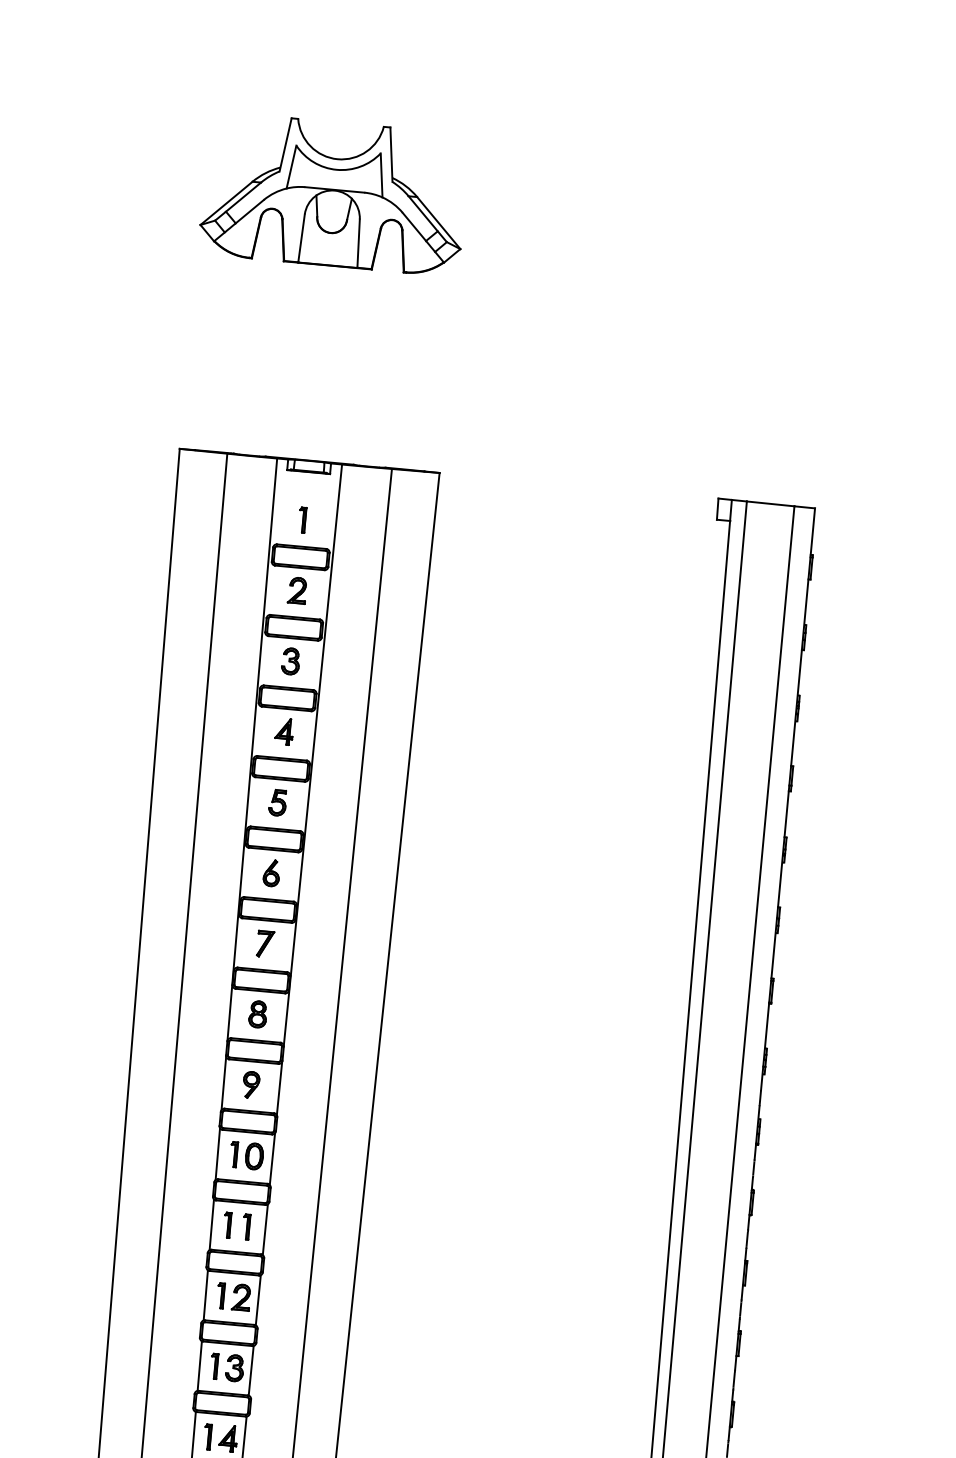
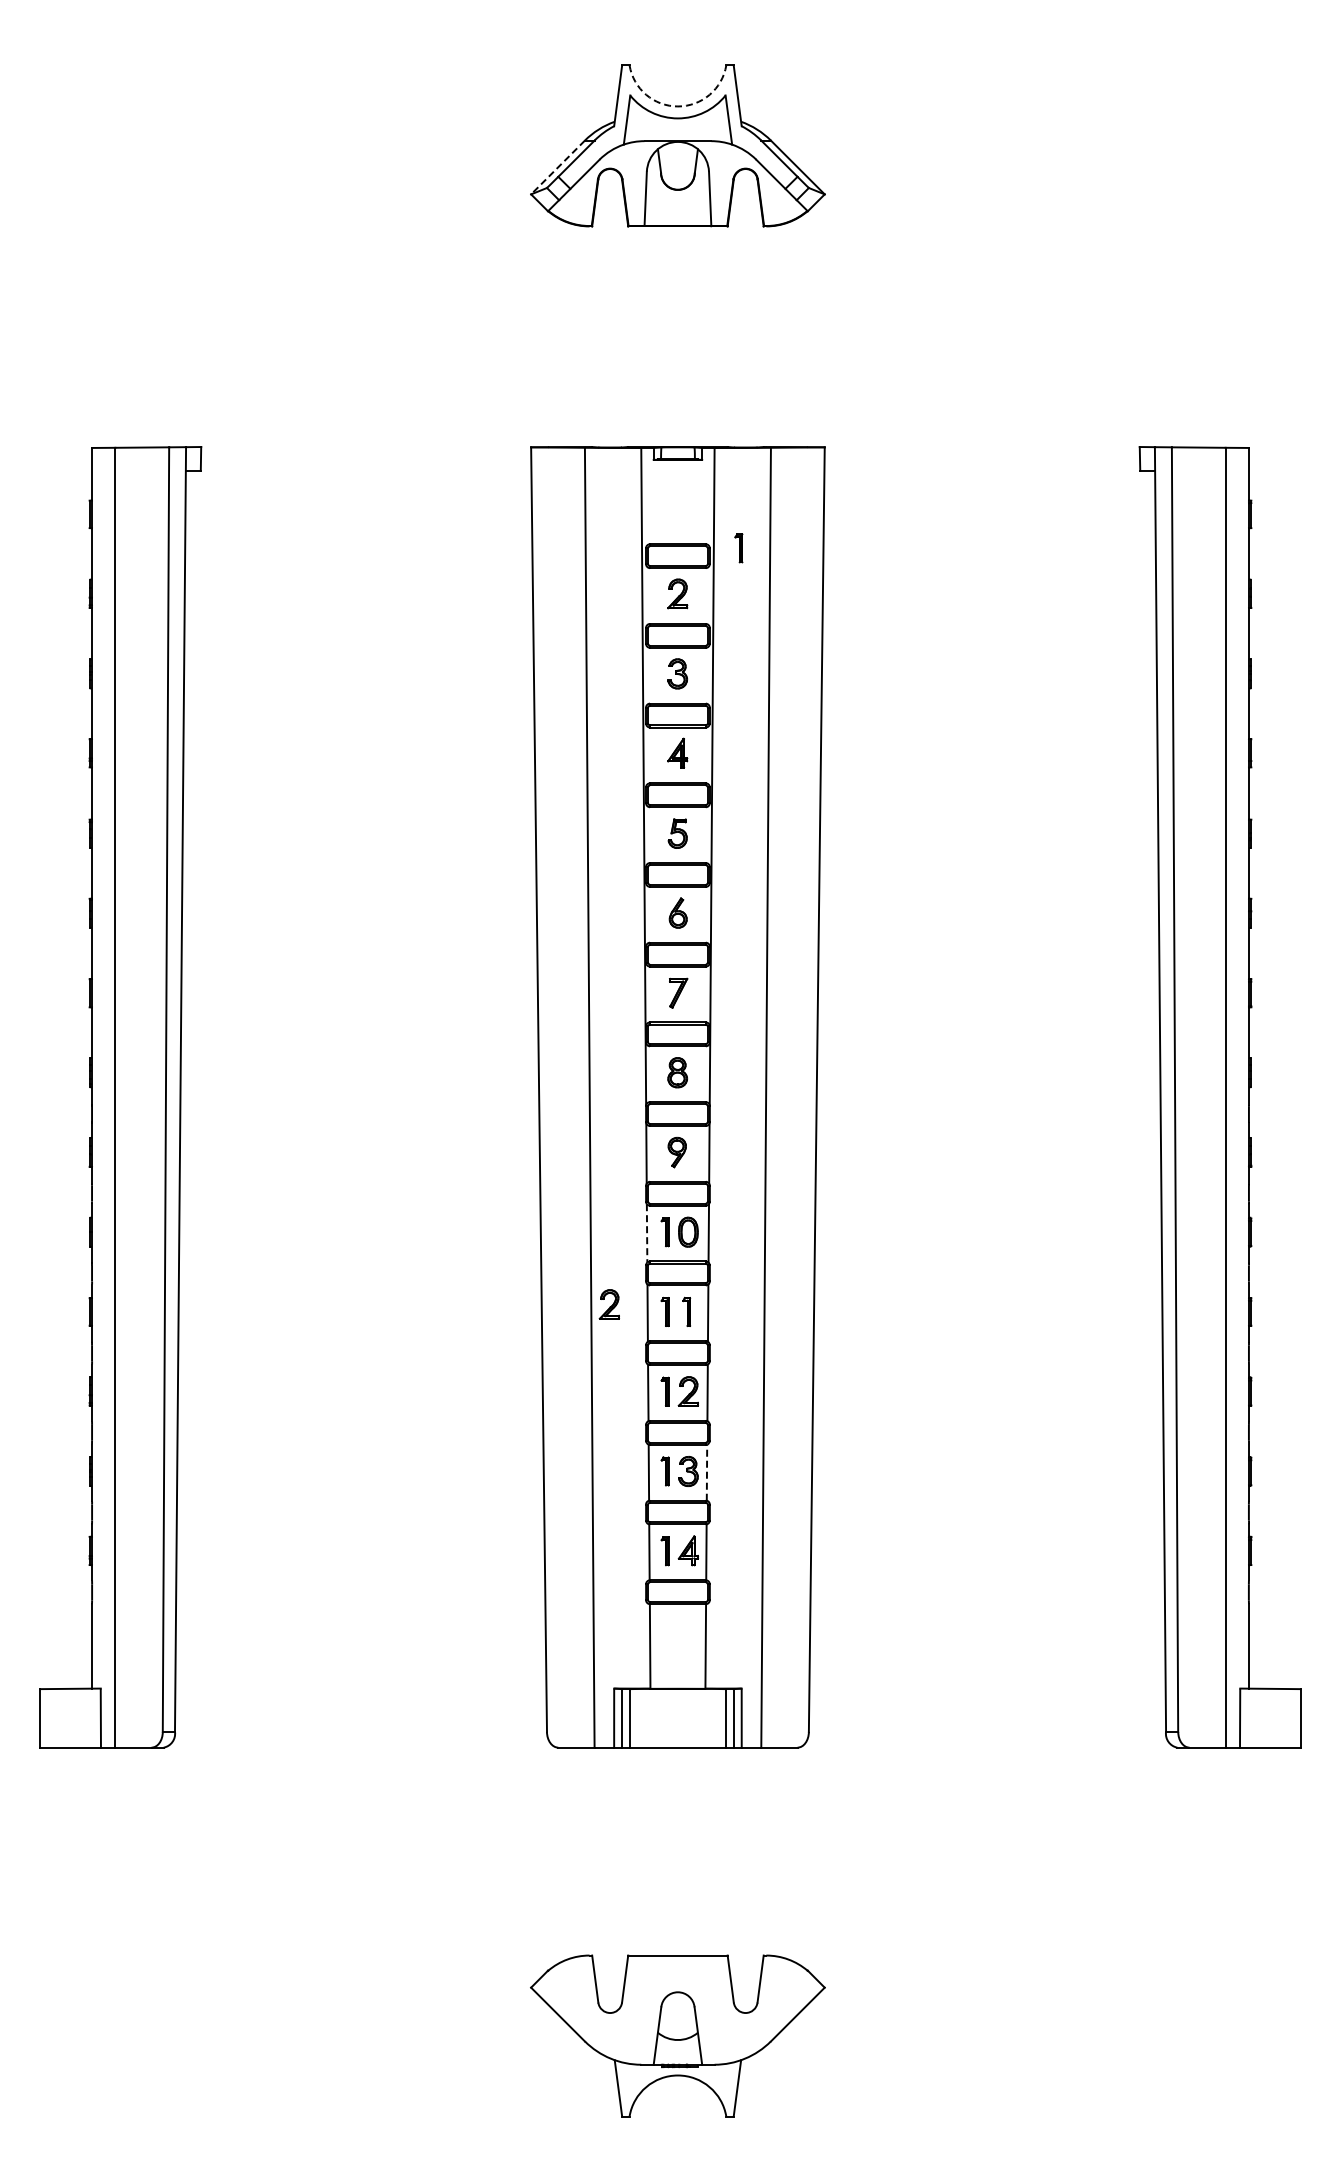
arc: (337, 159) -> (677, 106), solid -> dashed
line: (226, 203) -> (557, 167), solid -> dashed
part: (302, 520) -> (738, 548), moved
line: (218, 1154) -> (647, 1233), solid -> dashed
part: (177, 1213) -> (608, 1304), added
line: (250, 1370) -> (706, 1472), solid -> dashed

